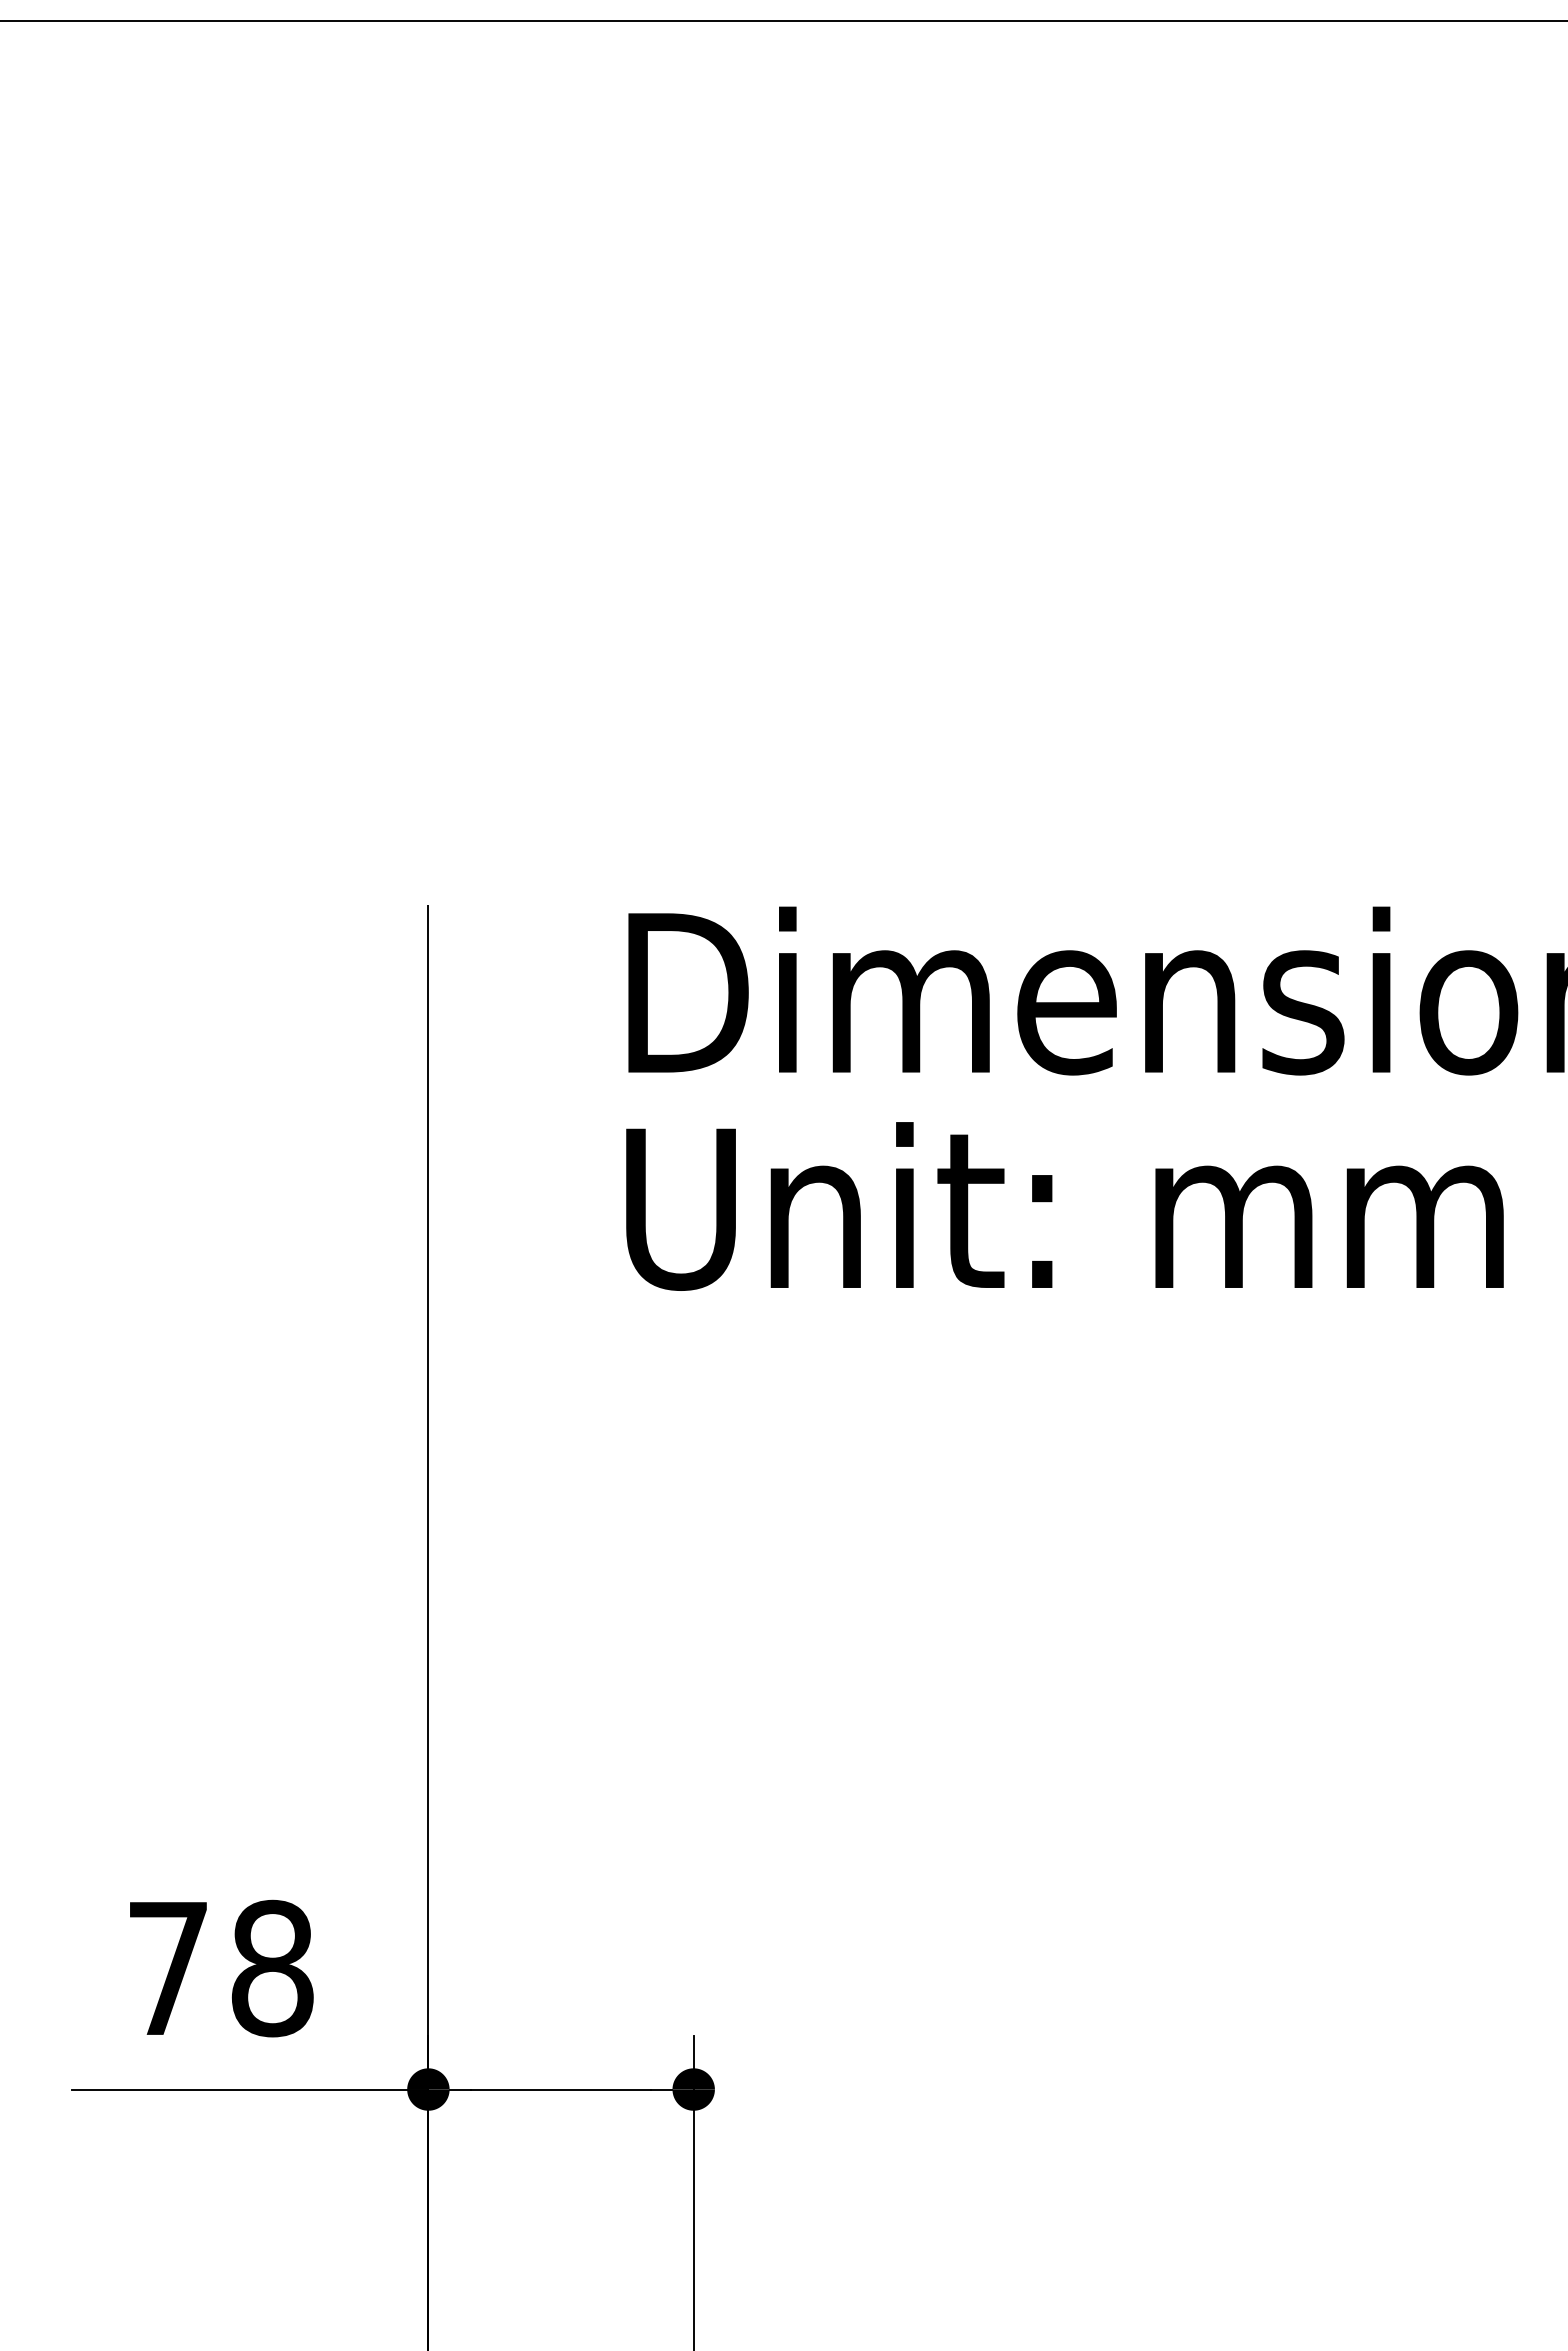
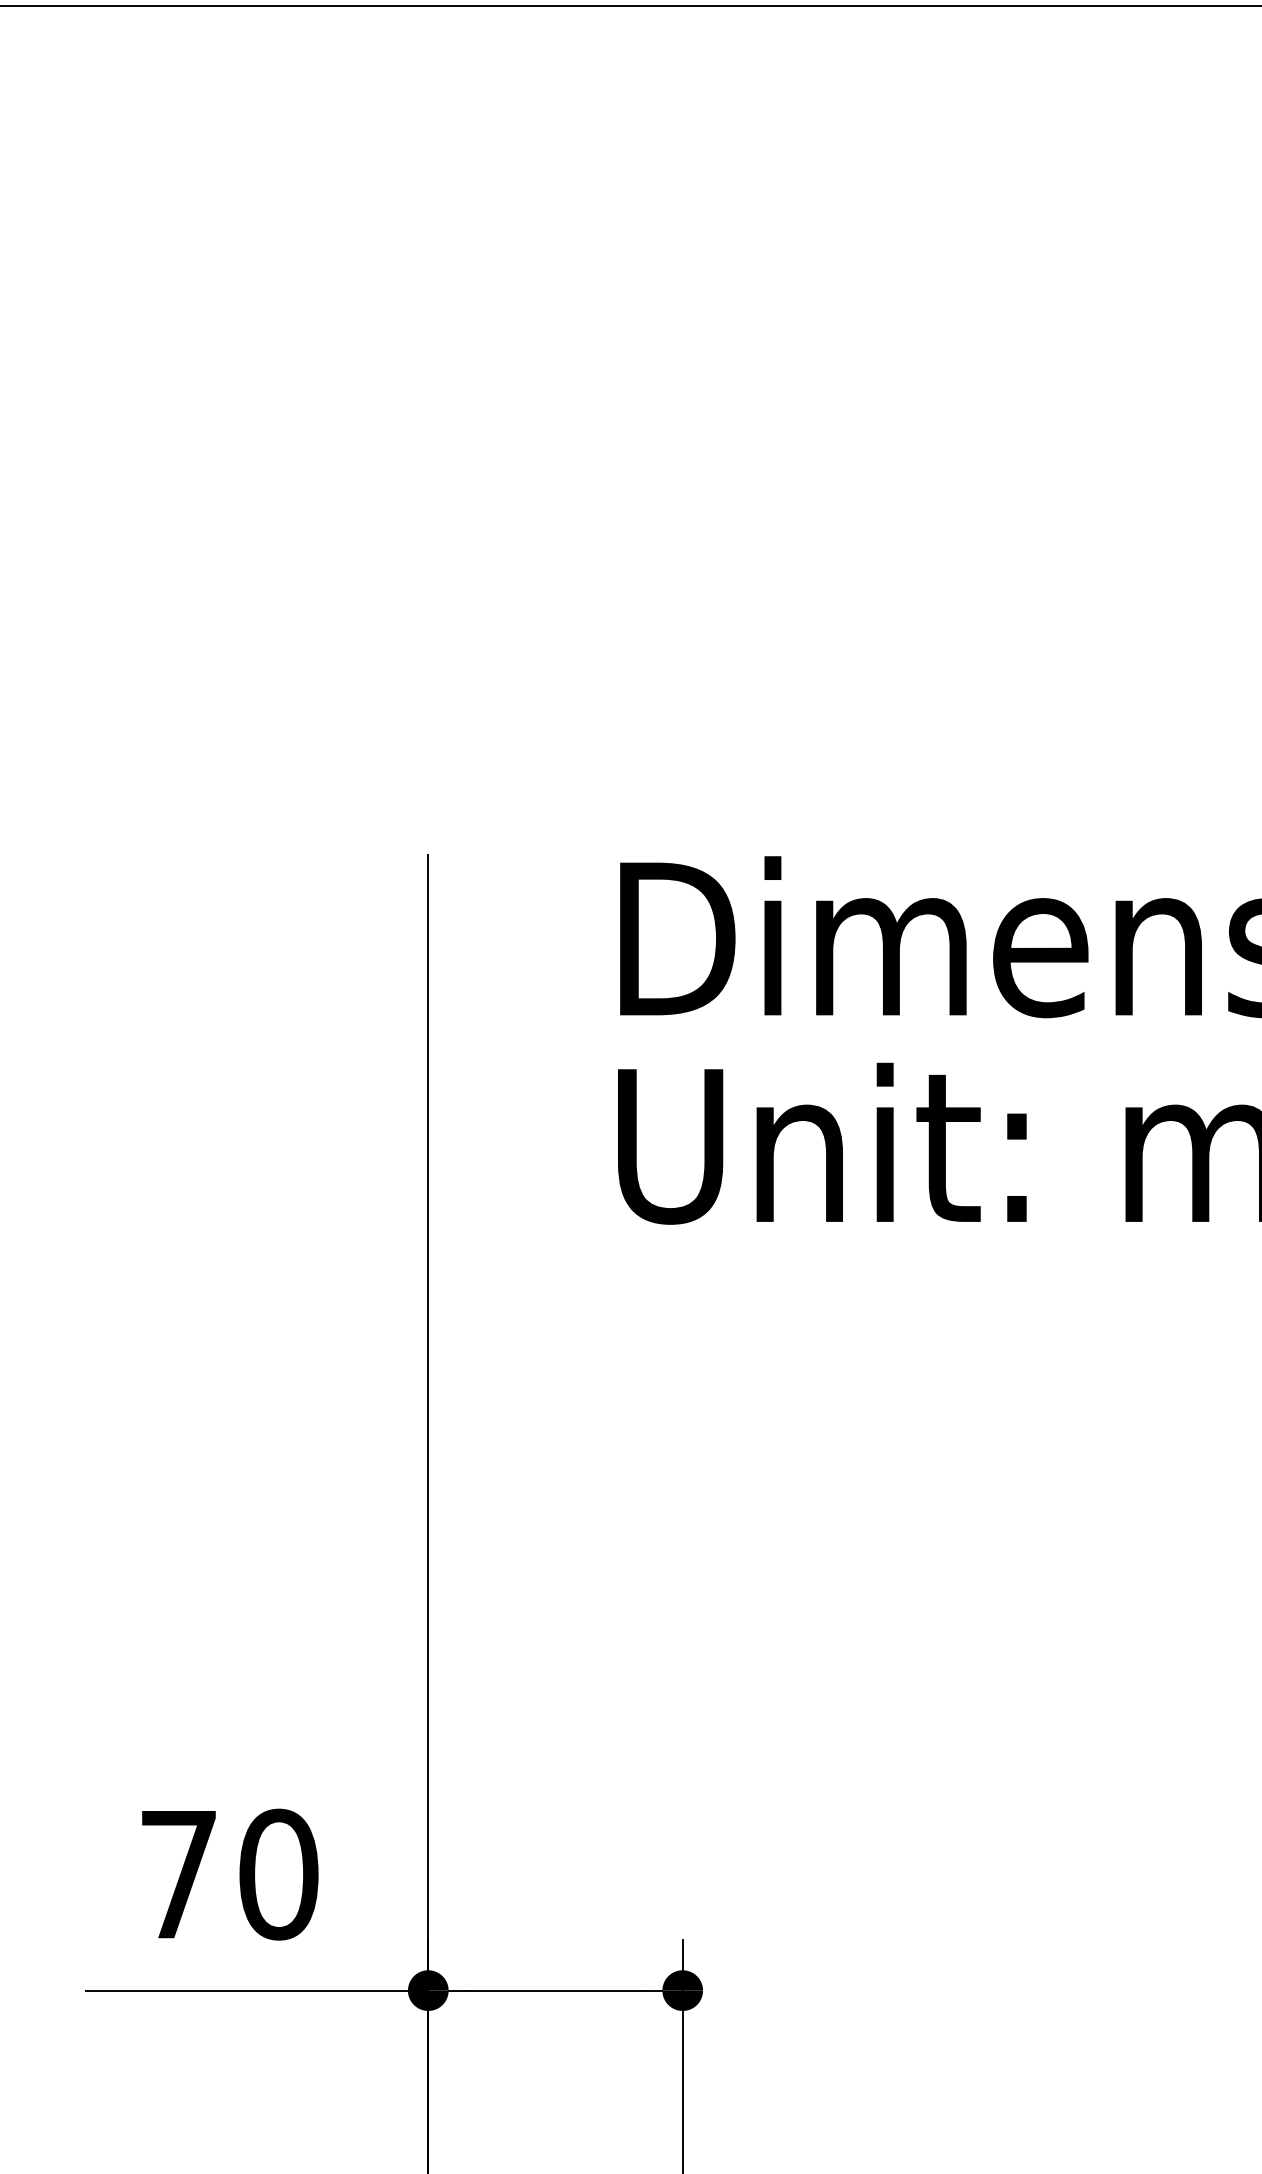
text: (272, 1968) -> (278, 1874), 78 -> 70

